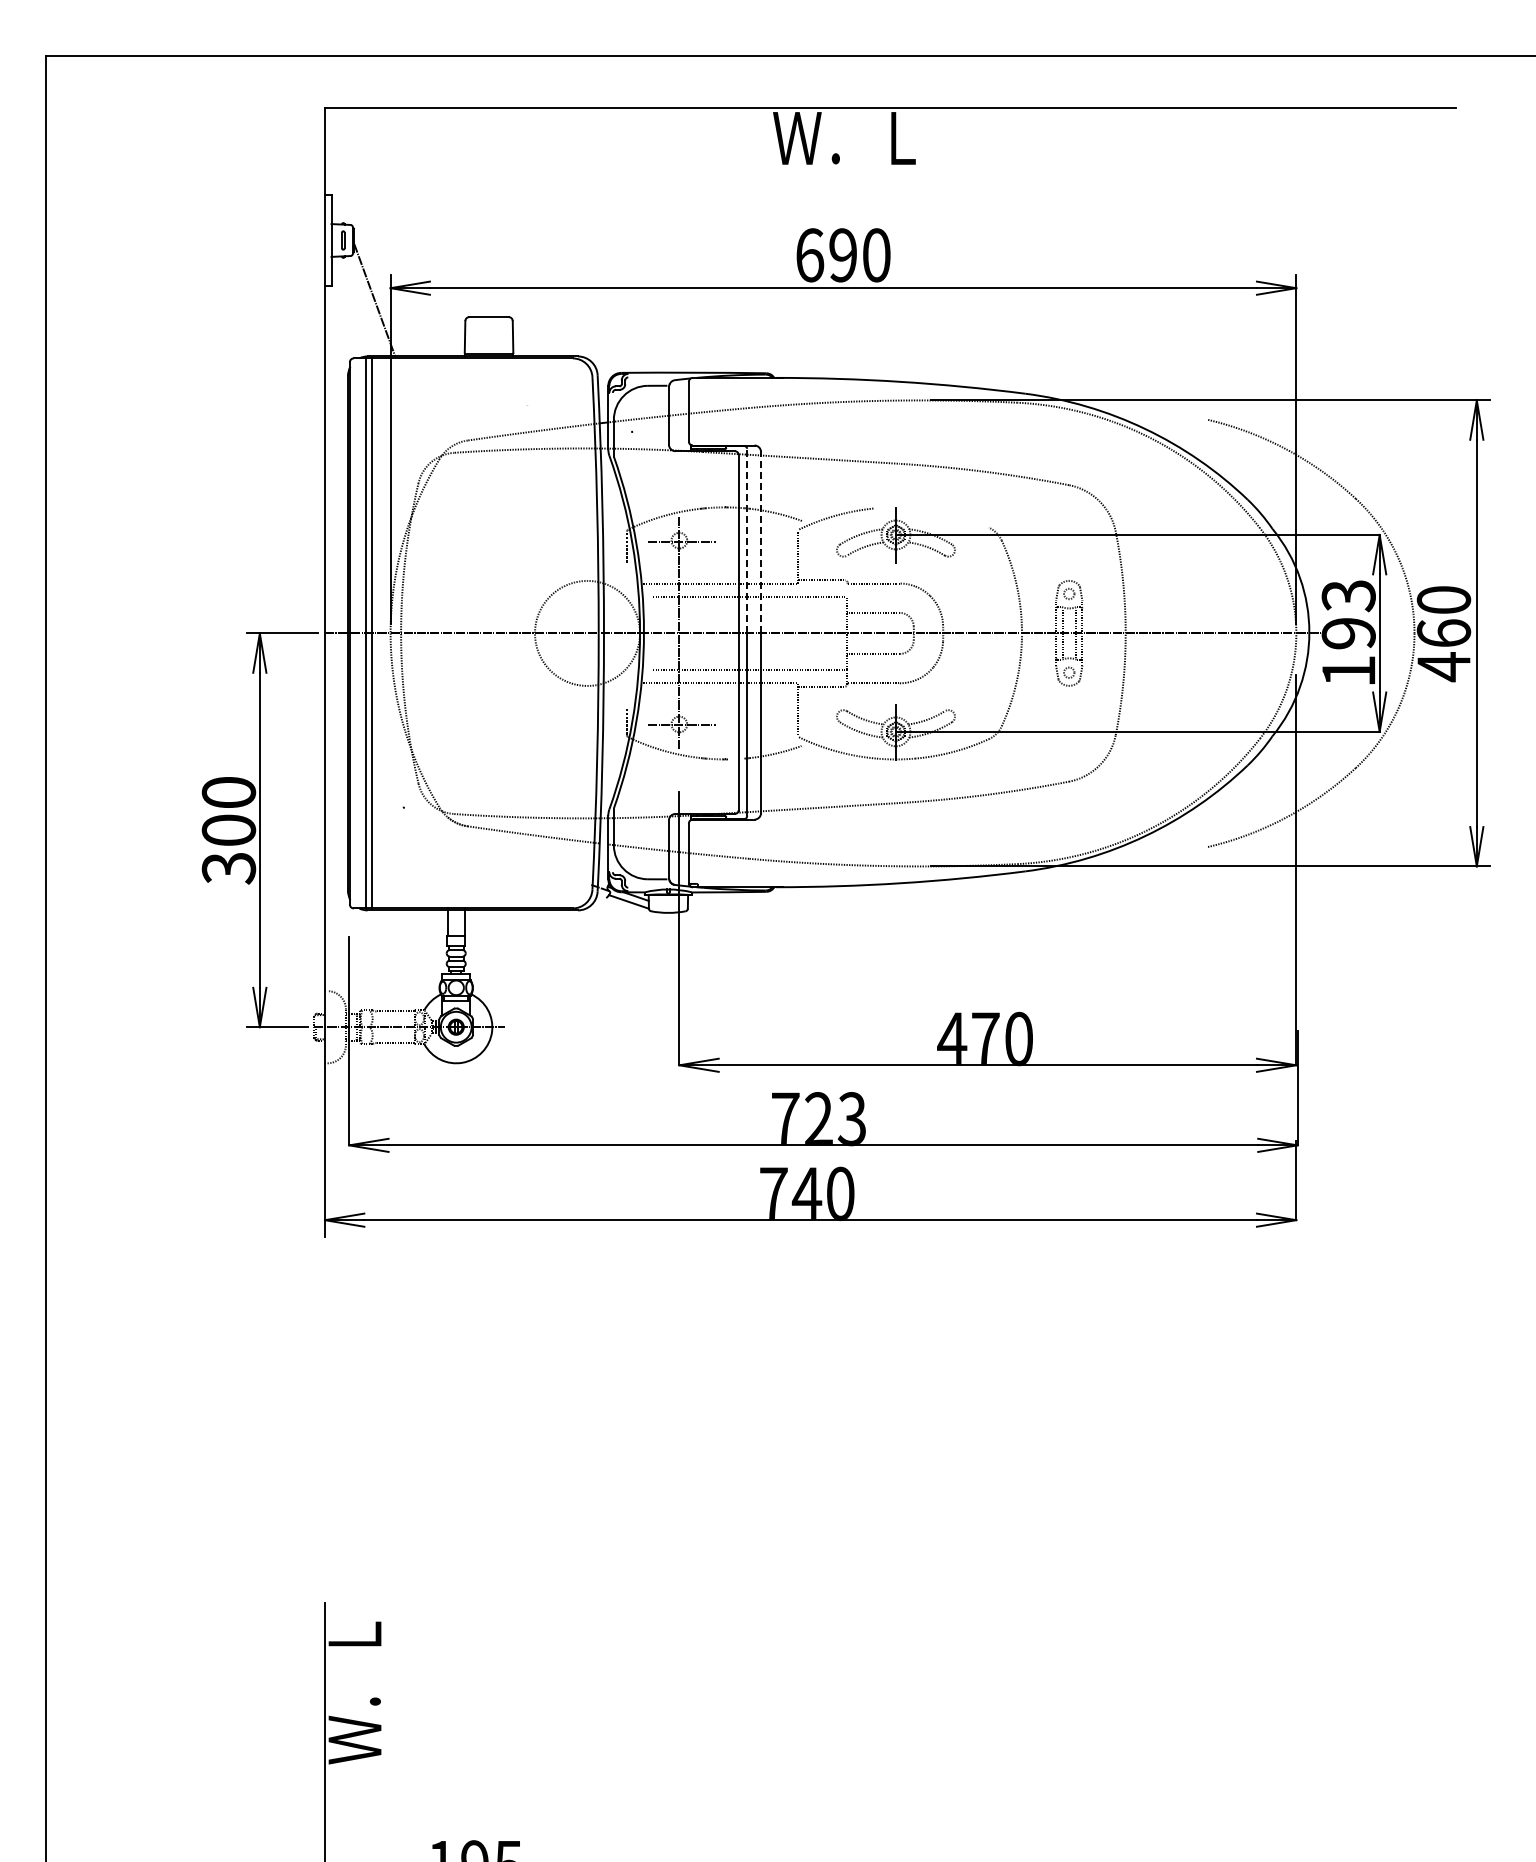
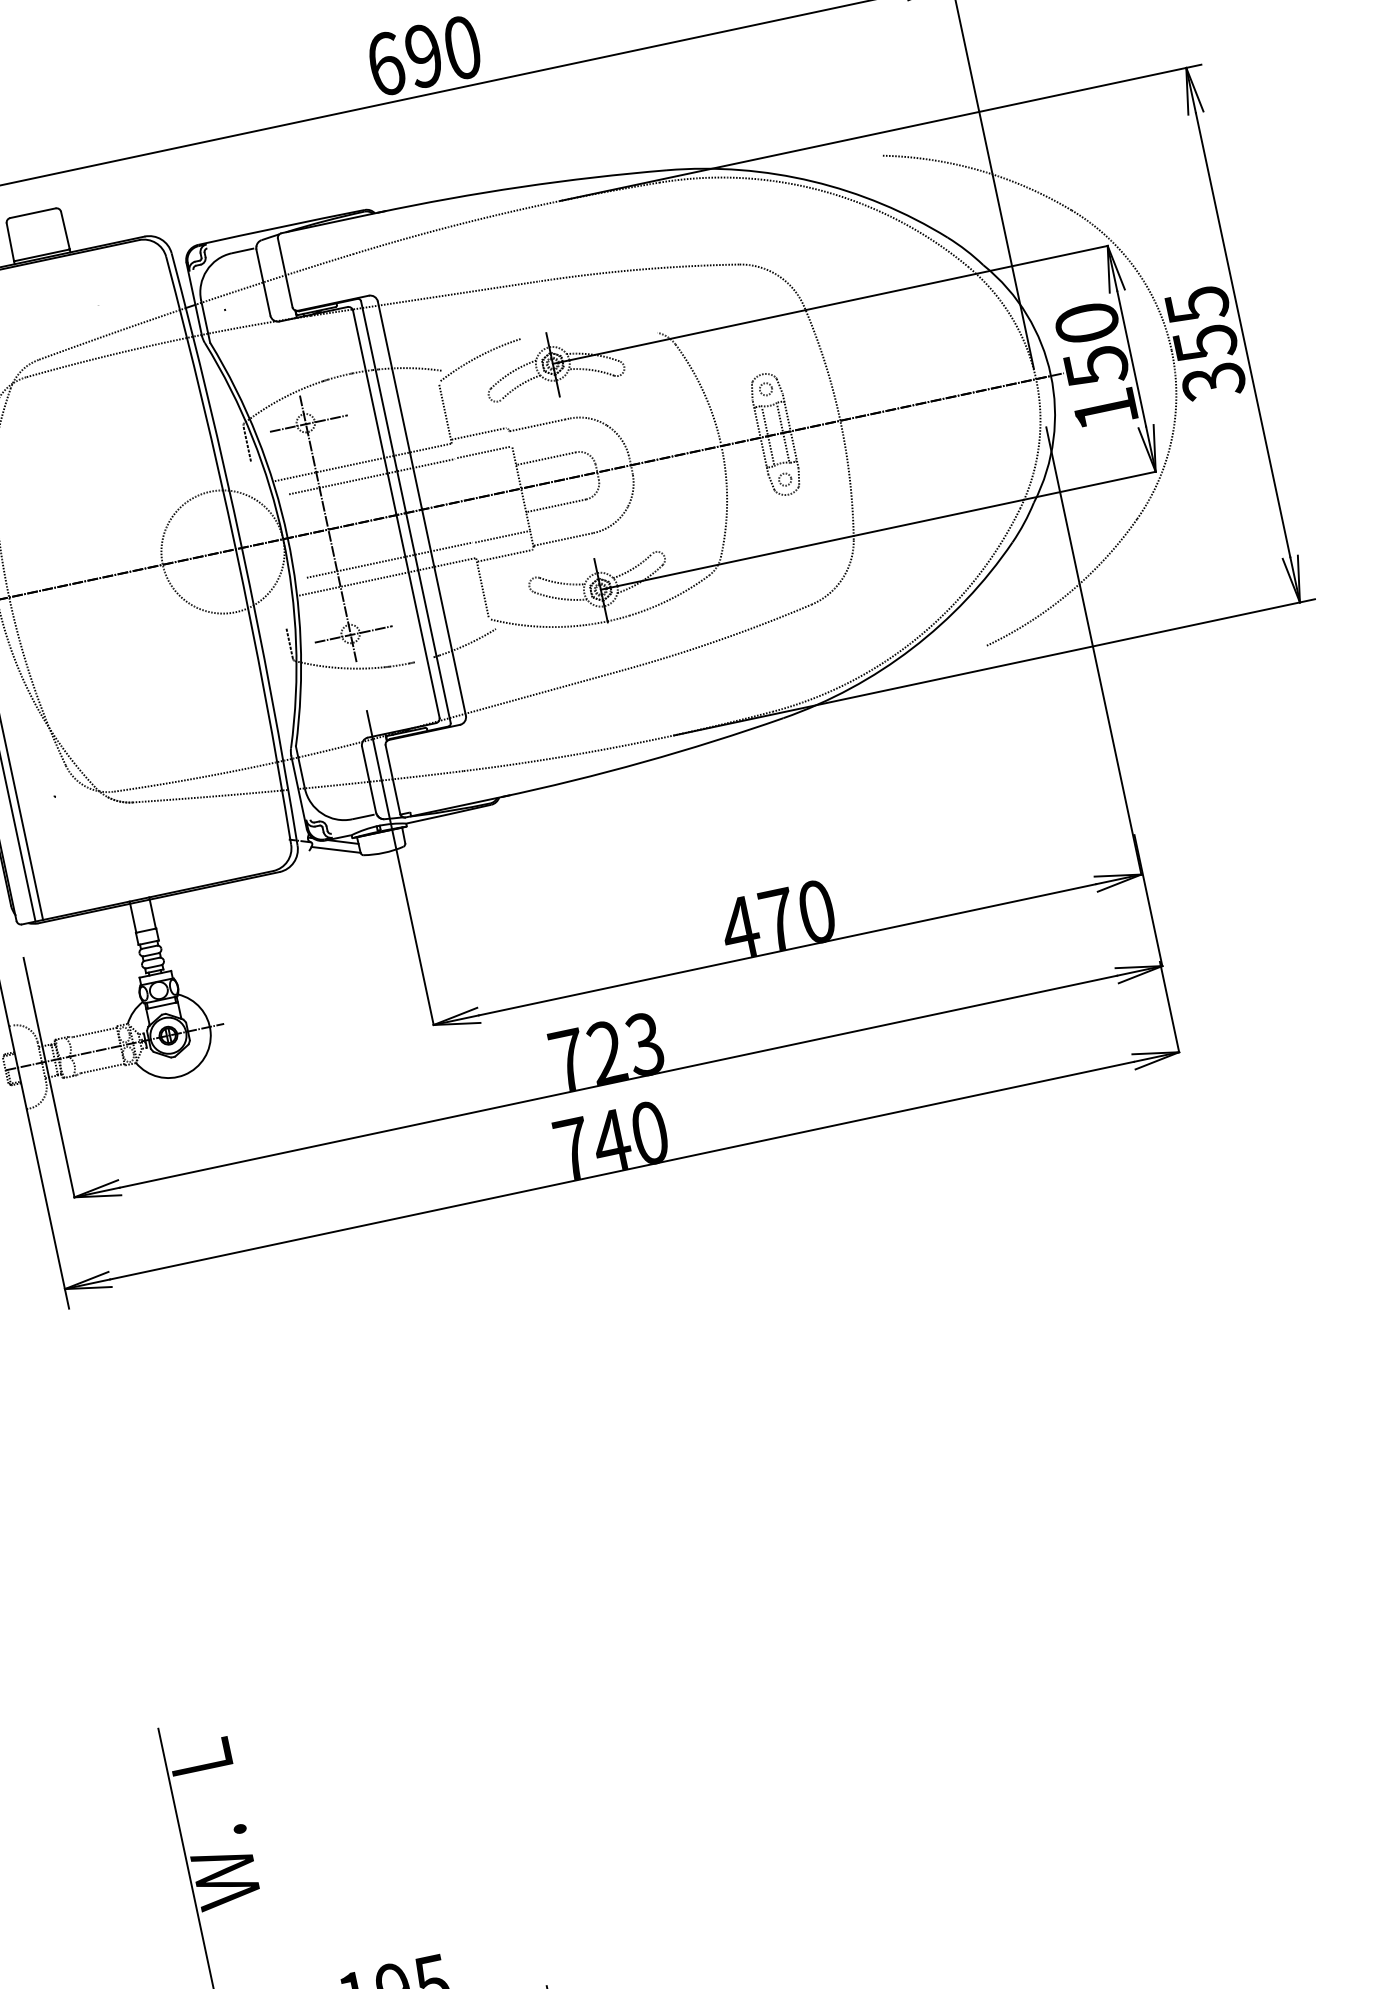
line: (747, 540) -> (383, 406), dashed -> solid
line: (761, 541) -> (400, 404), dashed -> solid
text: (1348, 615) -> (1091, 345), 193 -> 150
text: (1443, 634) -> (1205, 344), 460 -> 355

